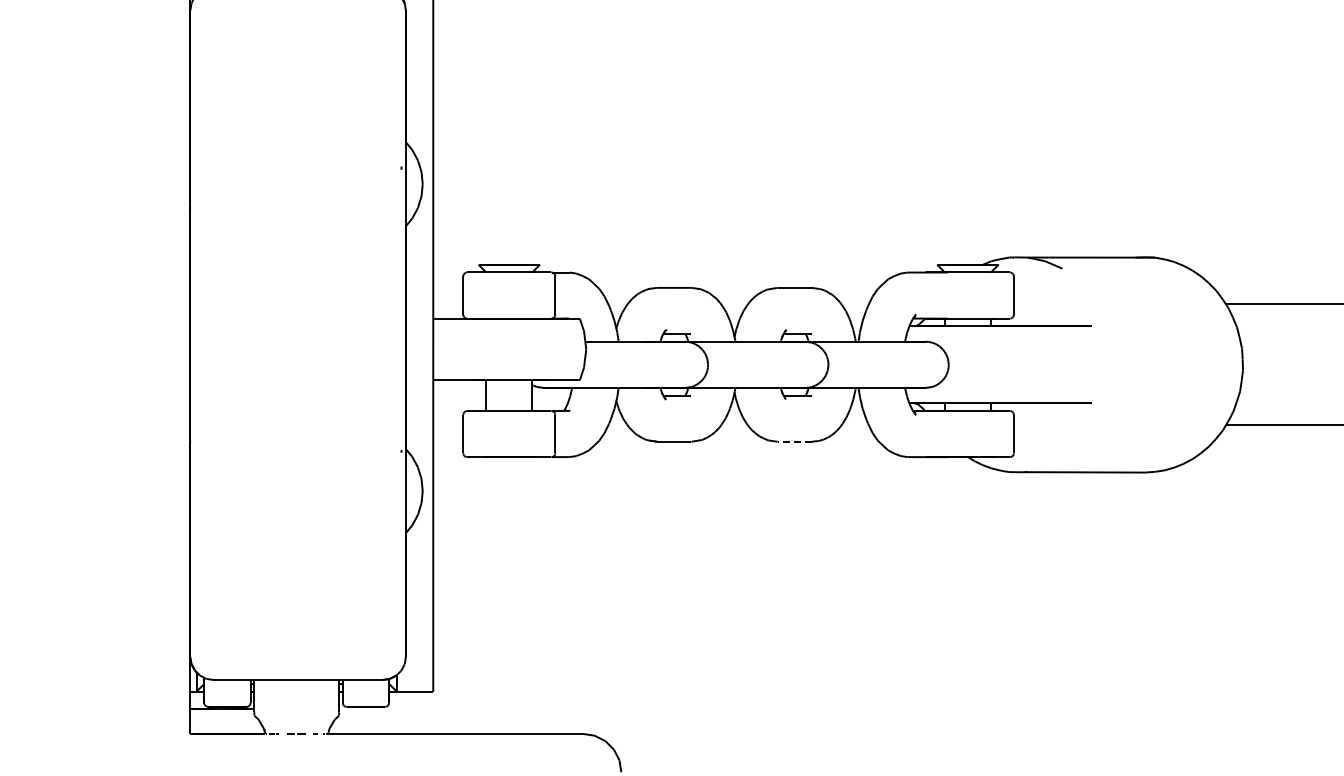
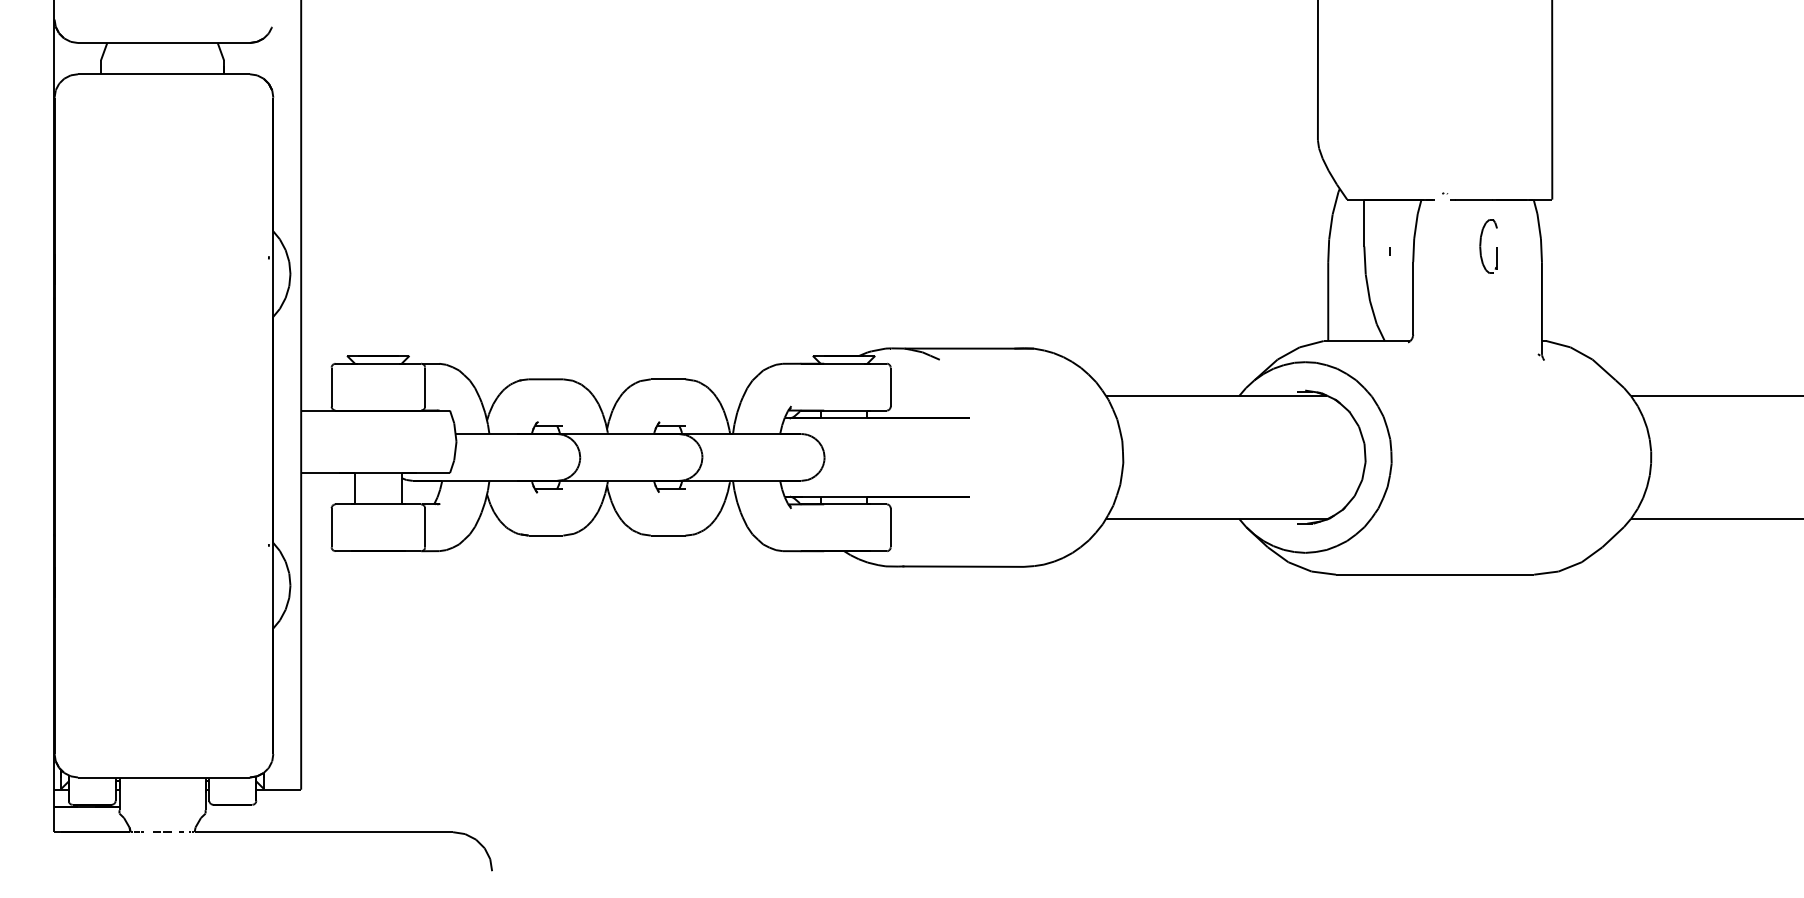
line: (794, 441) -> (667, 535), dashed -> solid

